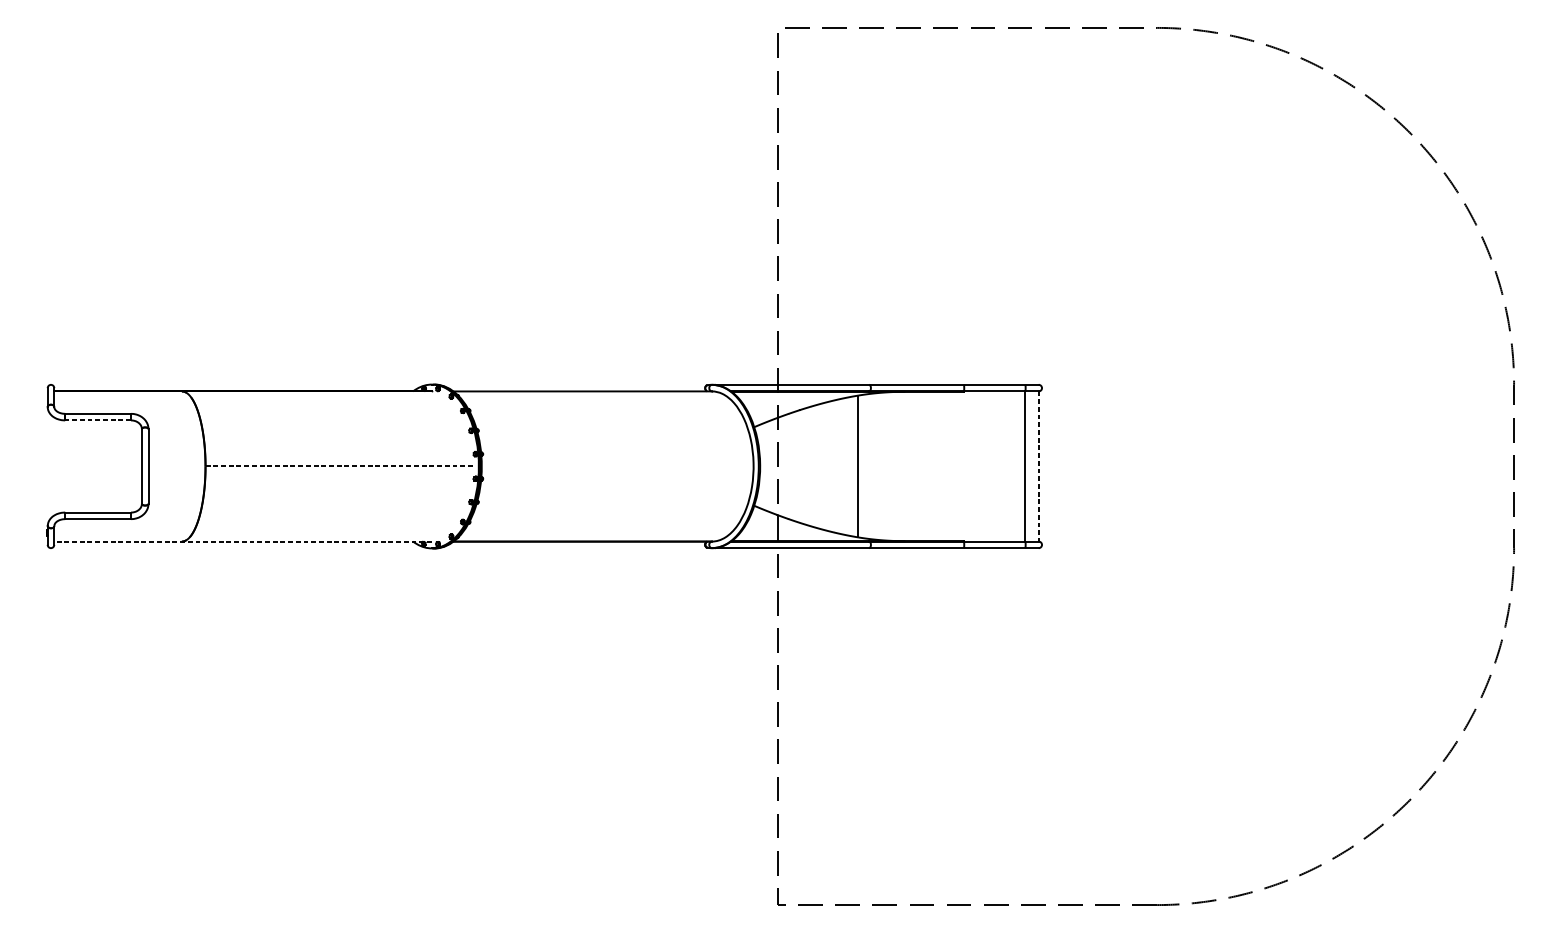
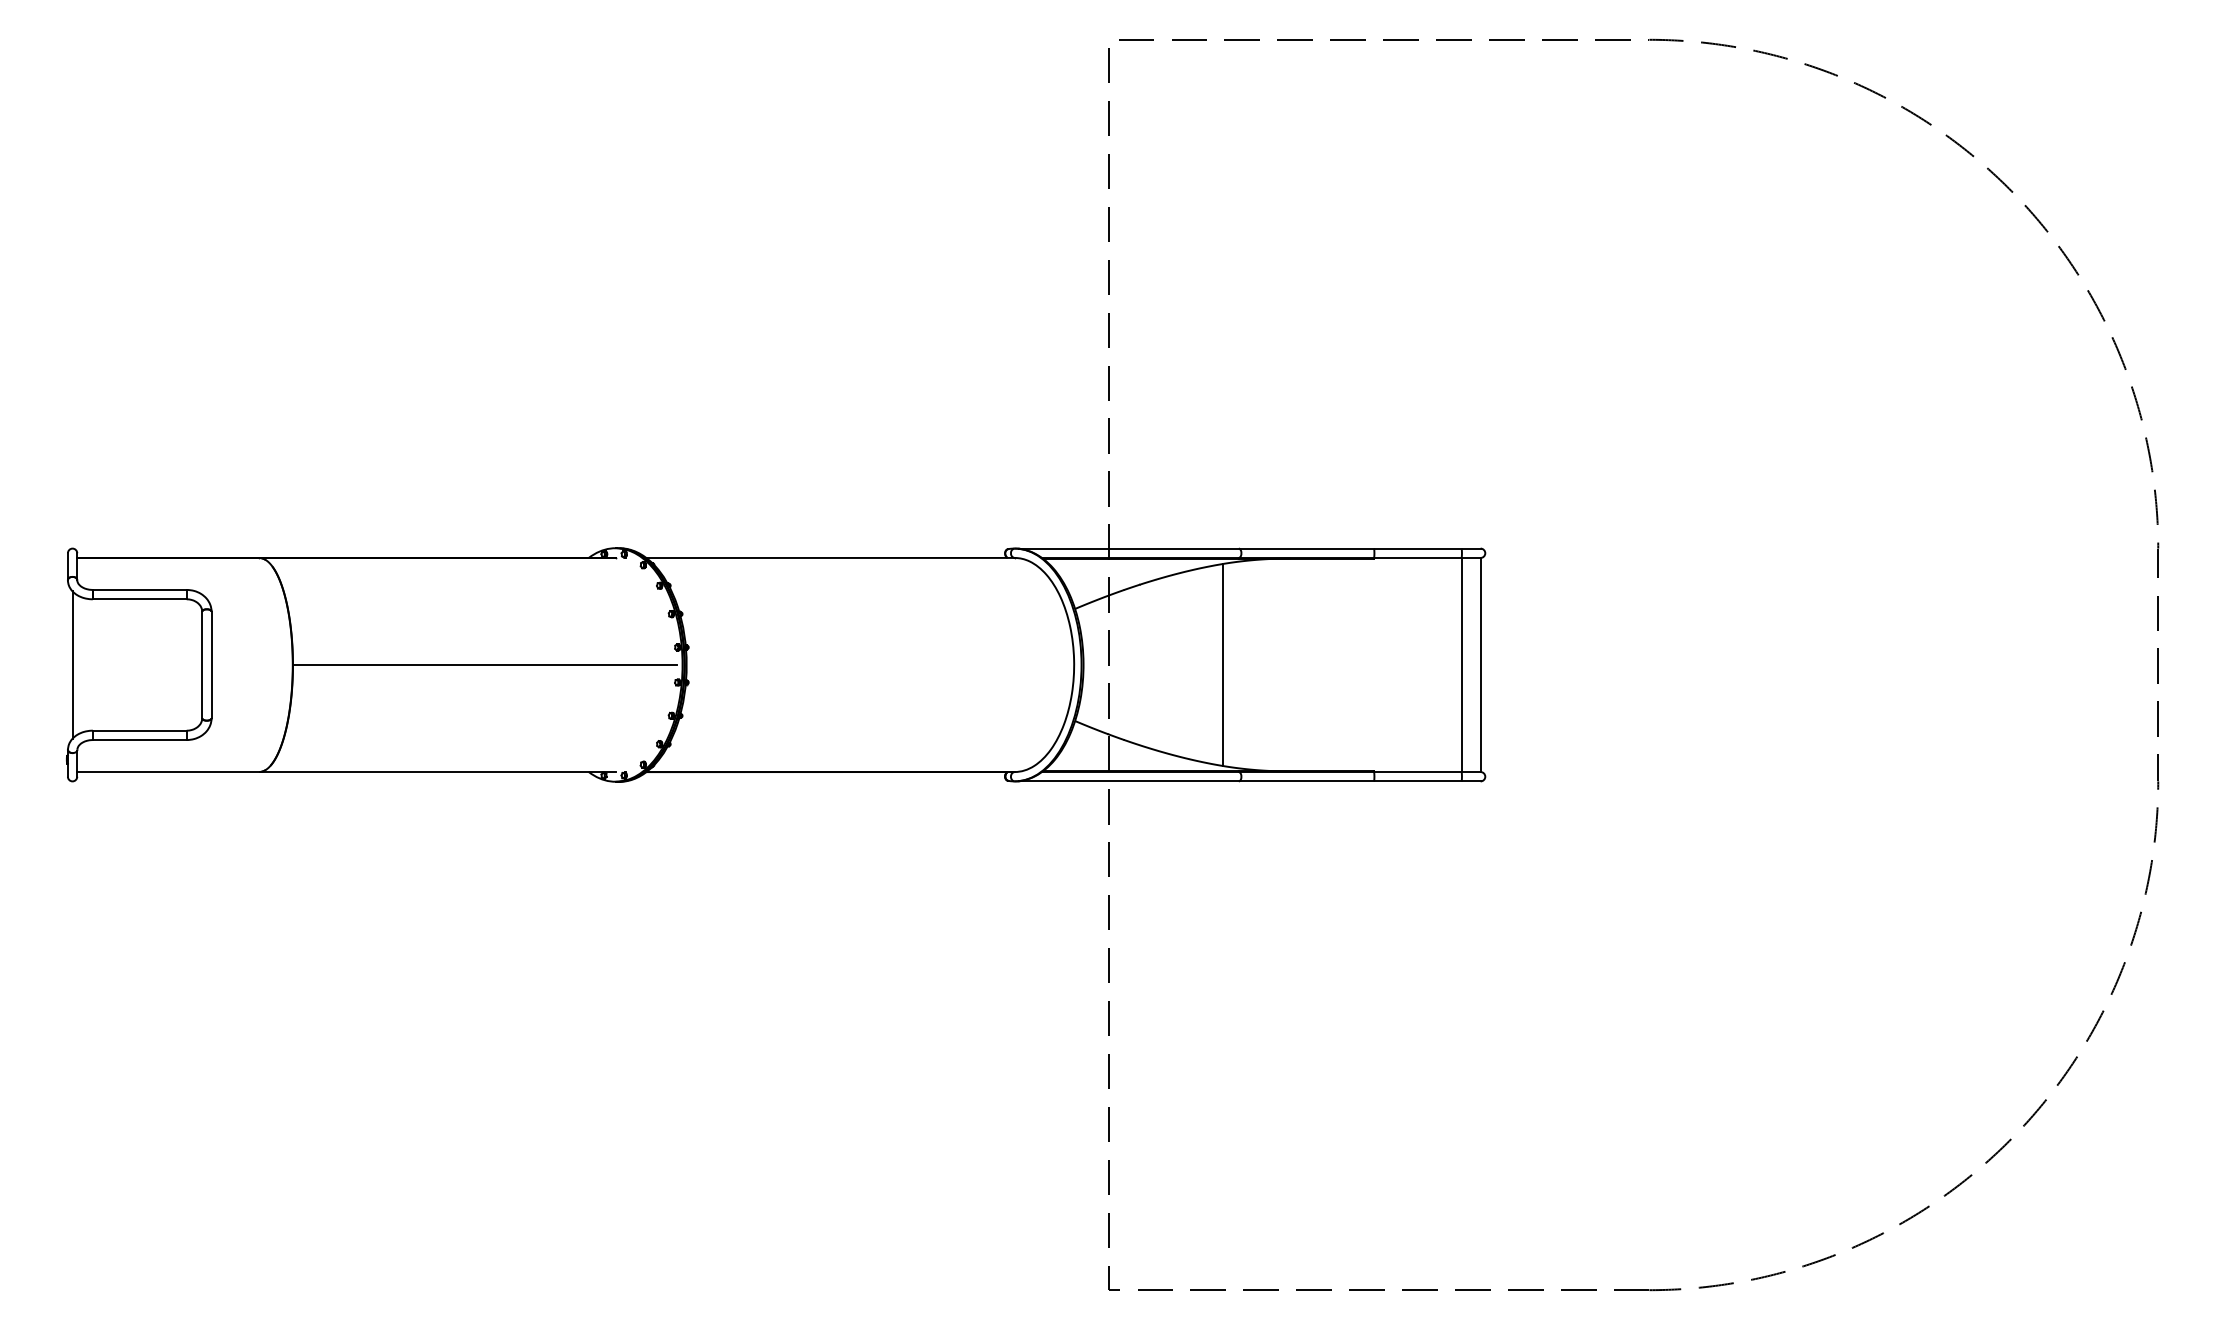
line: (97, 420) -> (139, 599), dashed -> solid
line: (50, 466) -> (72, 664), added
line: (340, 466) -> (485, 664), dashed -> solid
line: (1038, 466) -> (1480, 665), dashed -> solid
line: (242, 541) -> (345, 772), dashed -> solid

